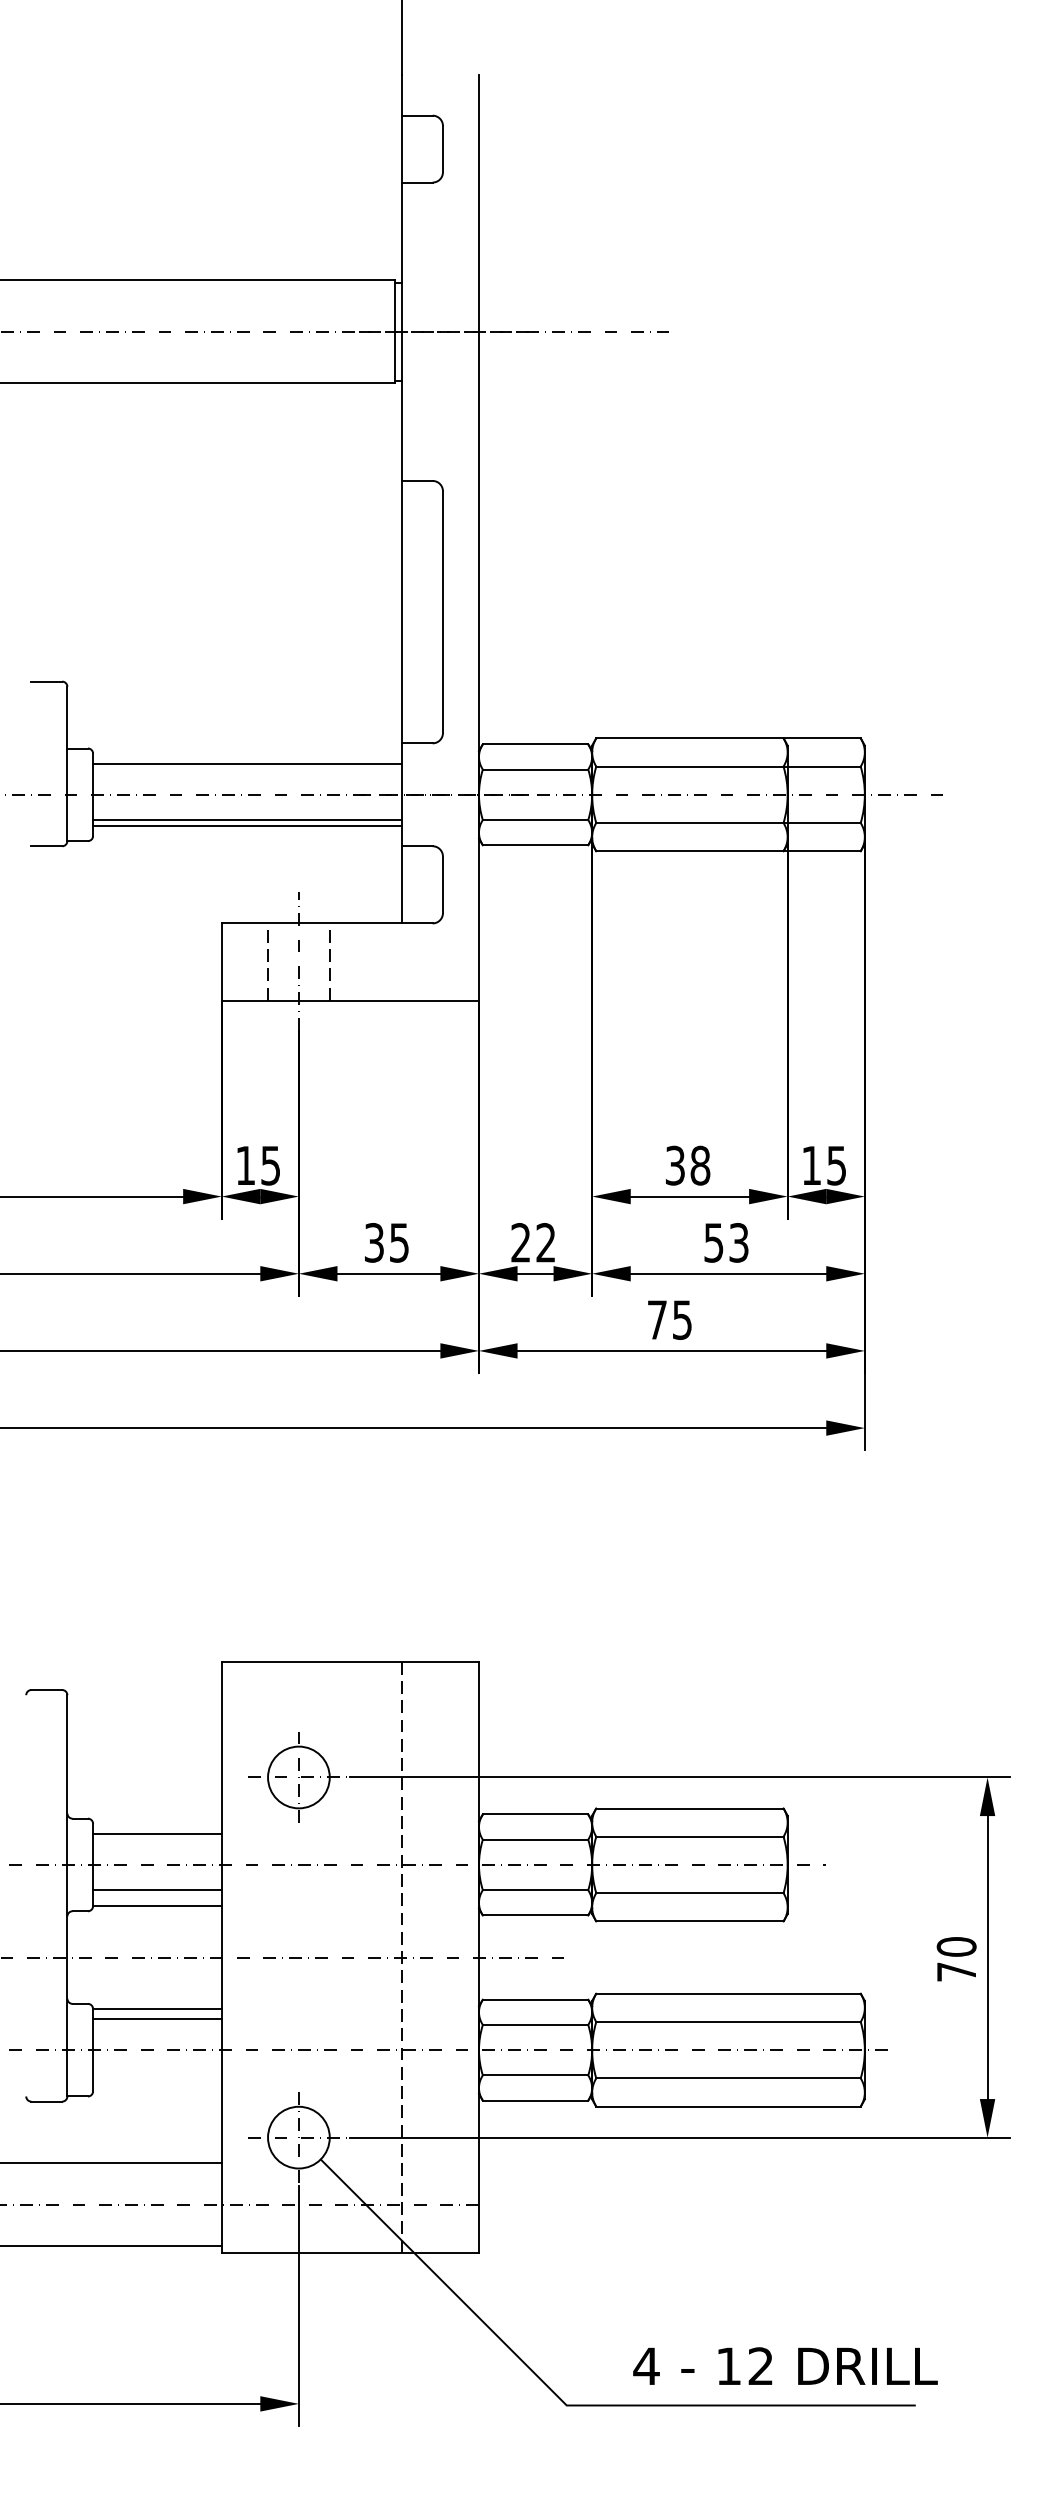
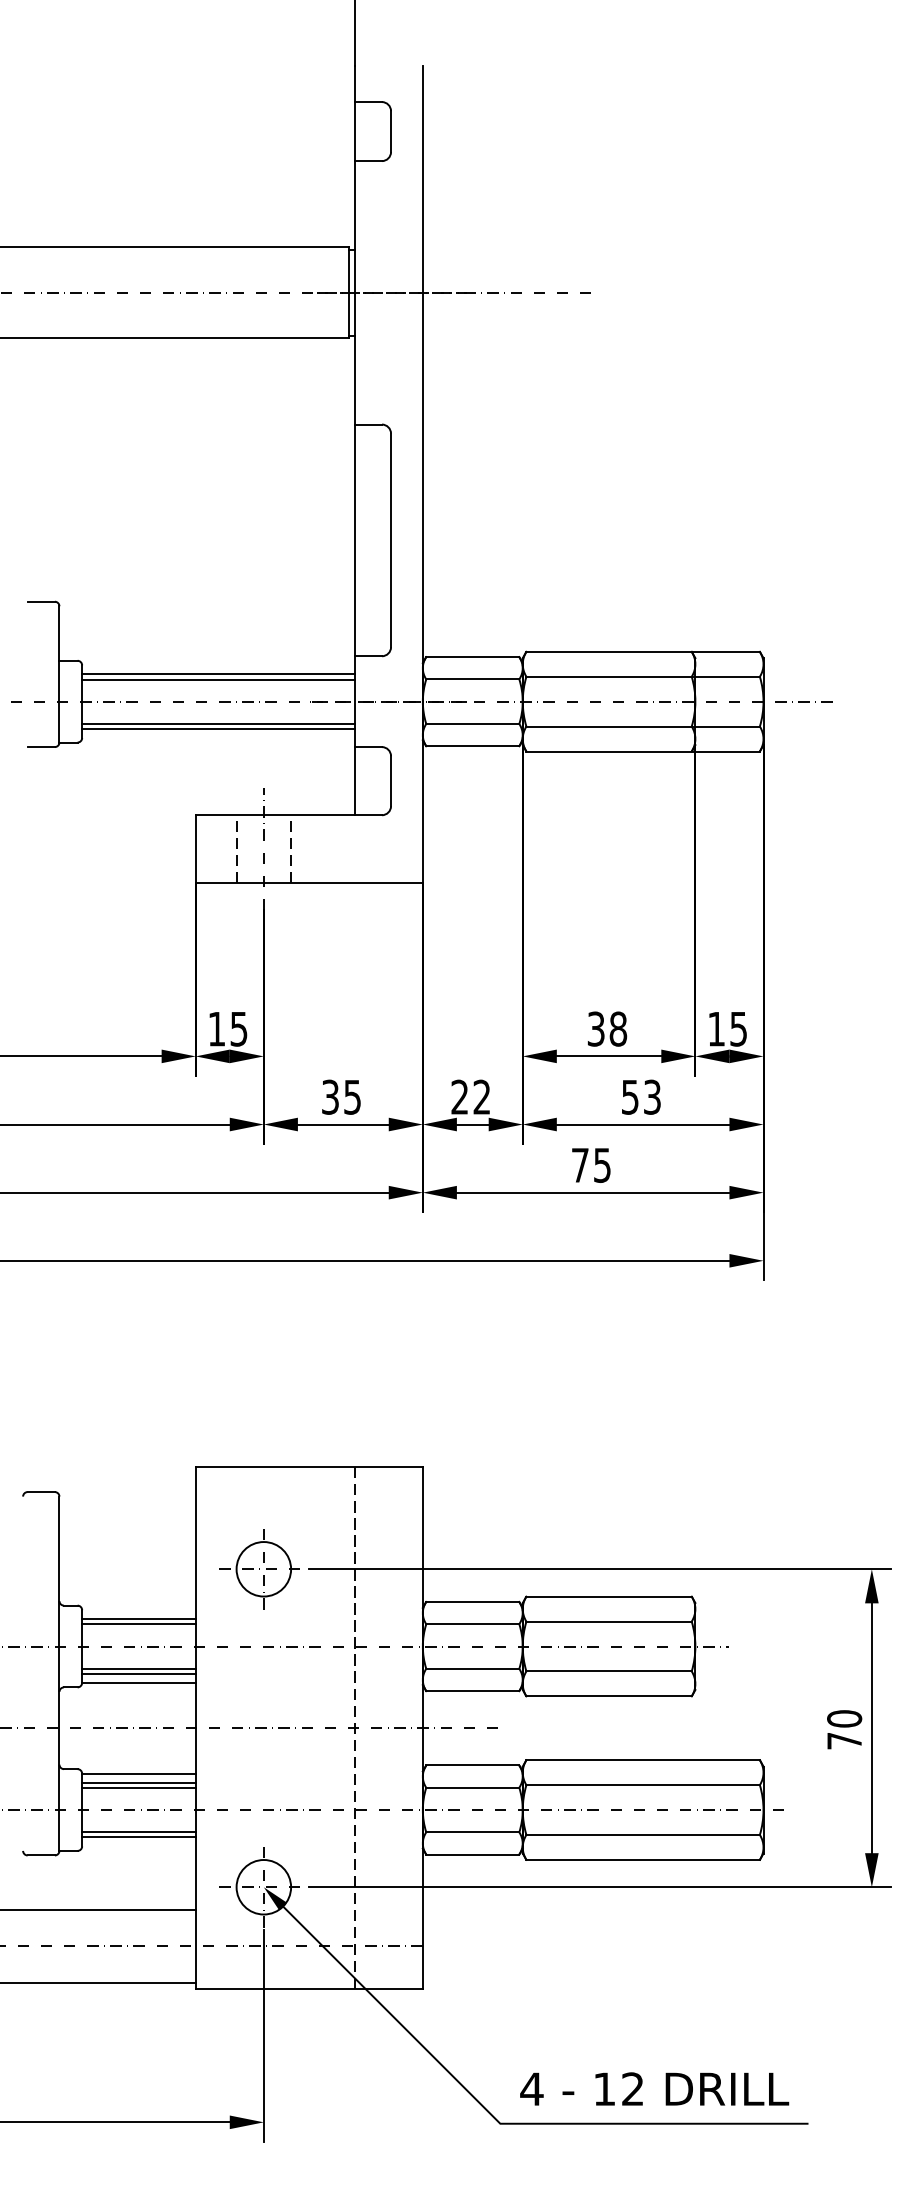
line: (247, 769) -> (218, 679), added
line: (157, 1839) -> (139, 1624), added
line: (157, 1895) -> (139, 1673), added
line: (157, 2025) -> (139, 1788), added
line: (157, 2075) -> (139, 1832), added
line: (157, 2081) -> (139, 1837), added
fill: (311, 2150) -> (274, 1898), added
text: (785, 2365) -> (654, 2088), moved

